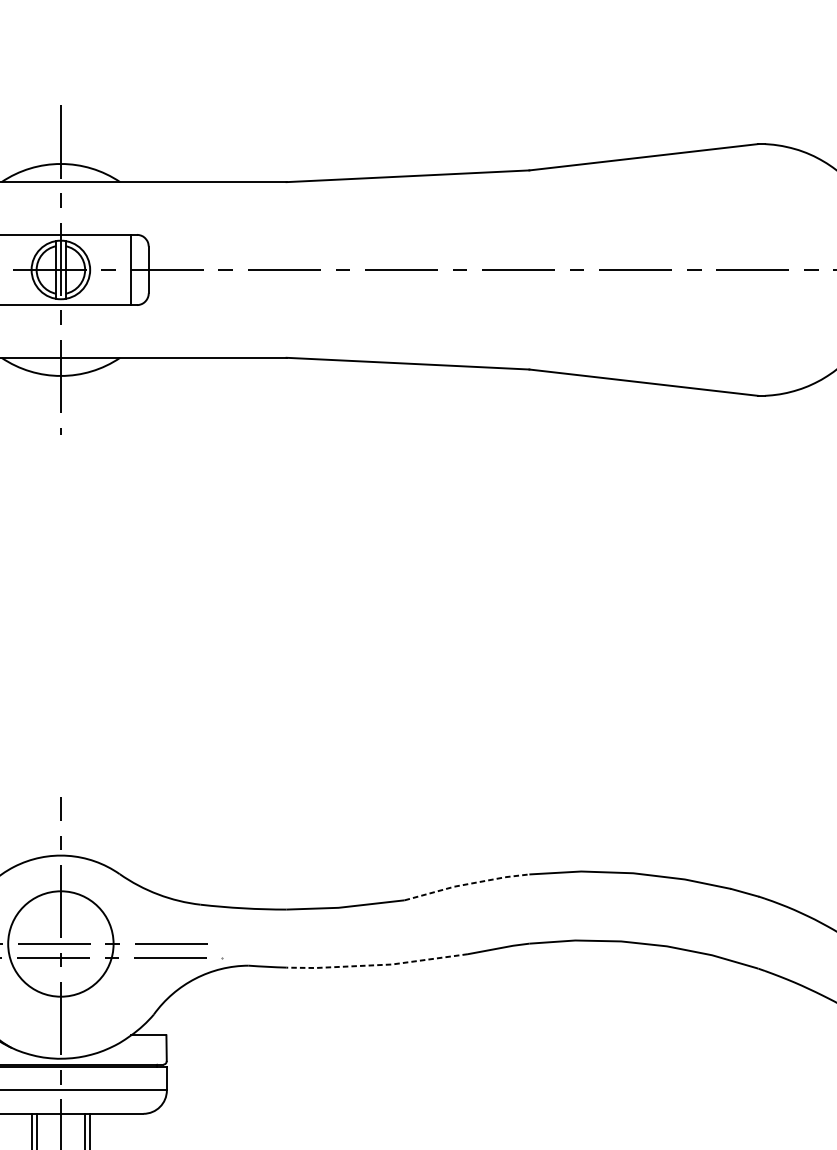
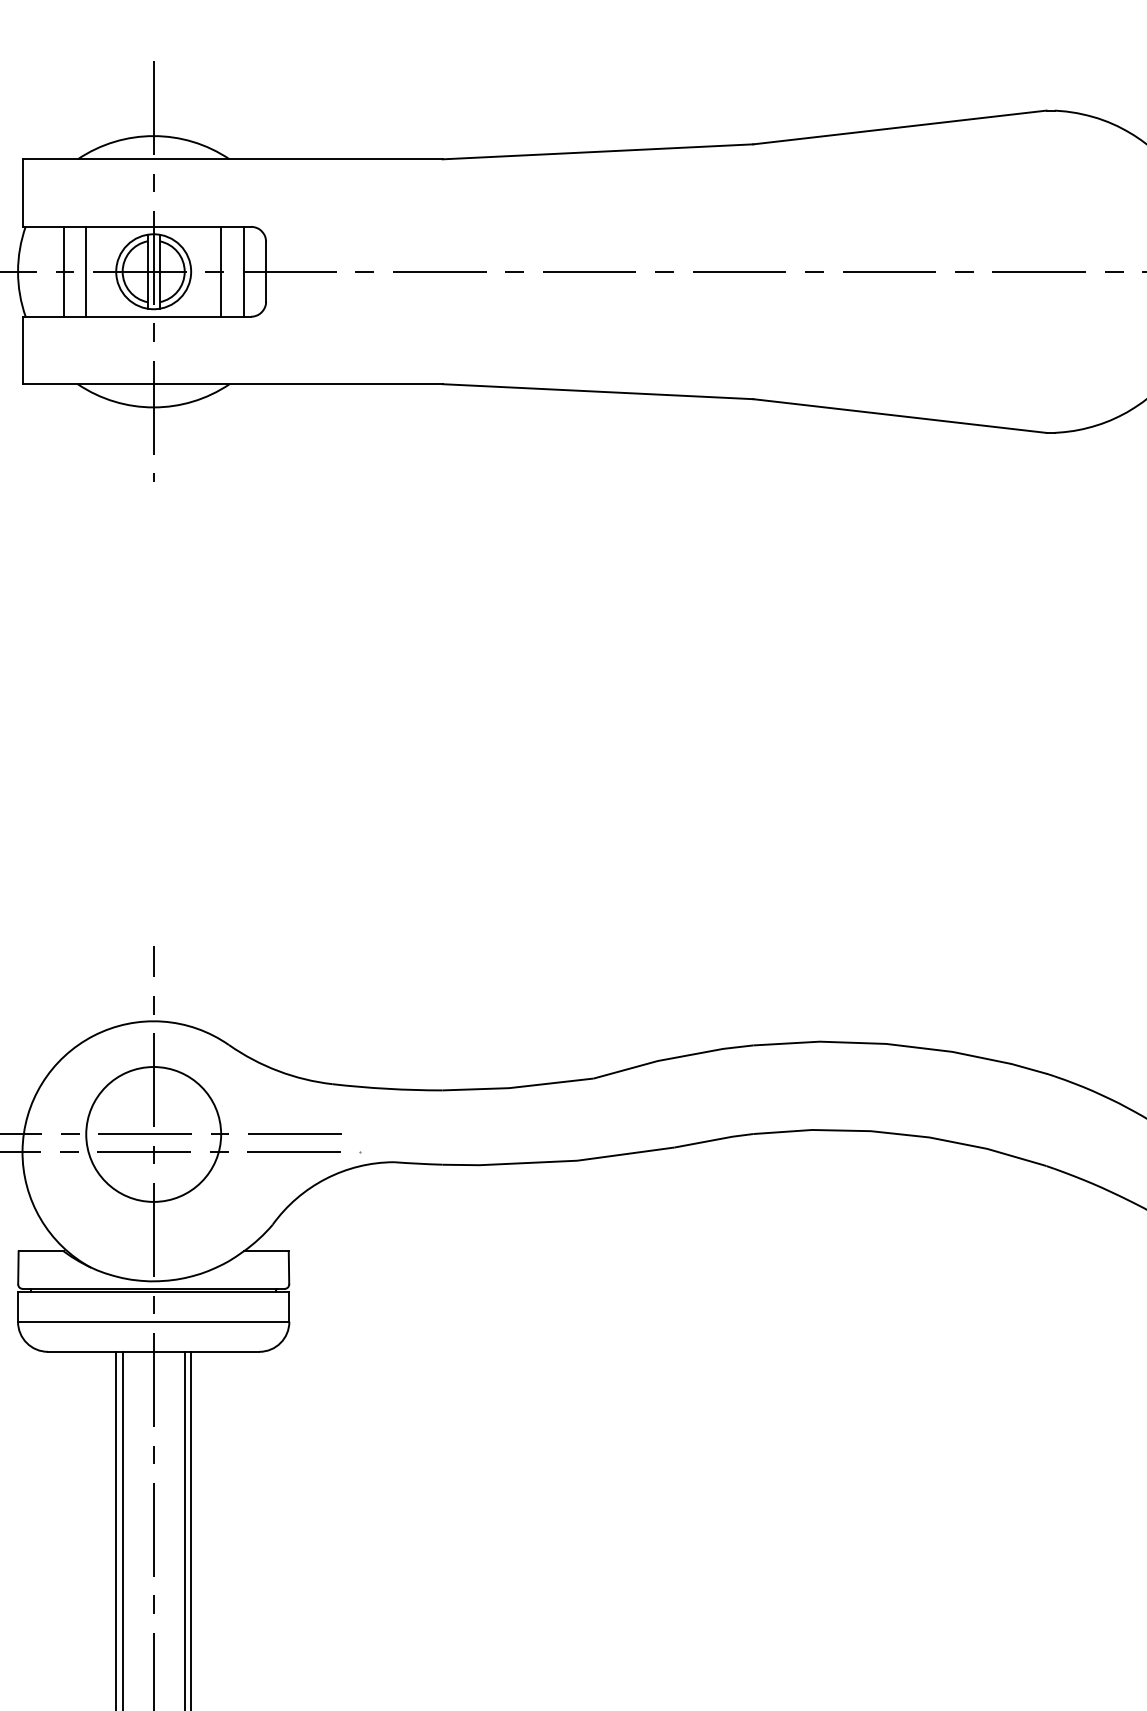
line: (8, 269) -> (86, 271), added
line: (113, 269) -> (221, 271), added
line: (467, 884) -> (673, 1058), dashed -> solid
line: (377, 965) -> (559, 1161), dashed -> solid

